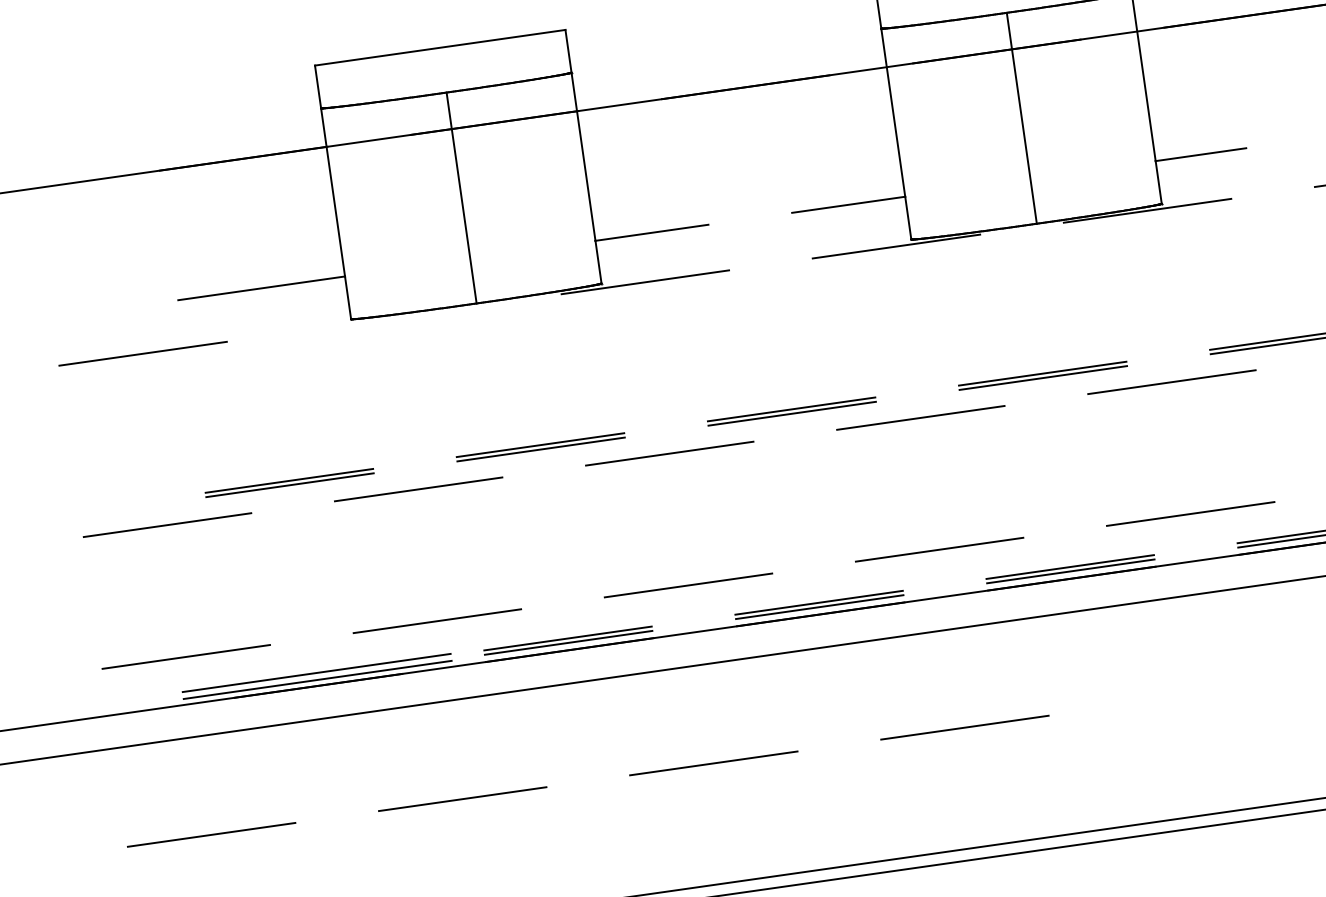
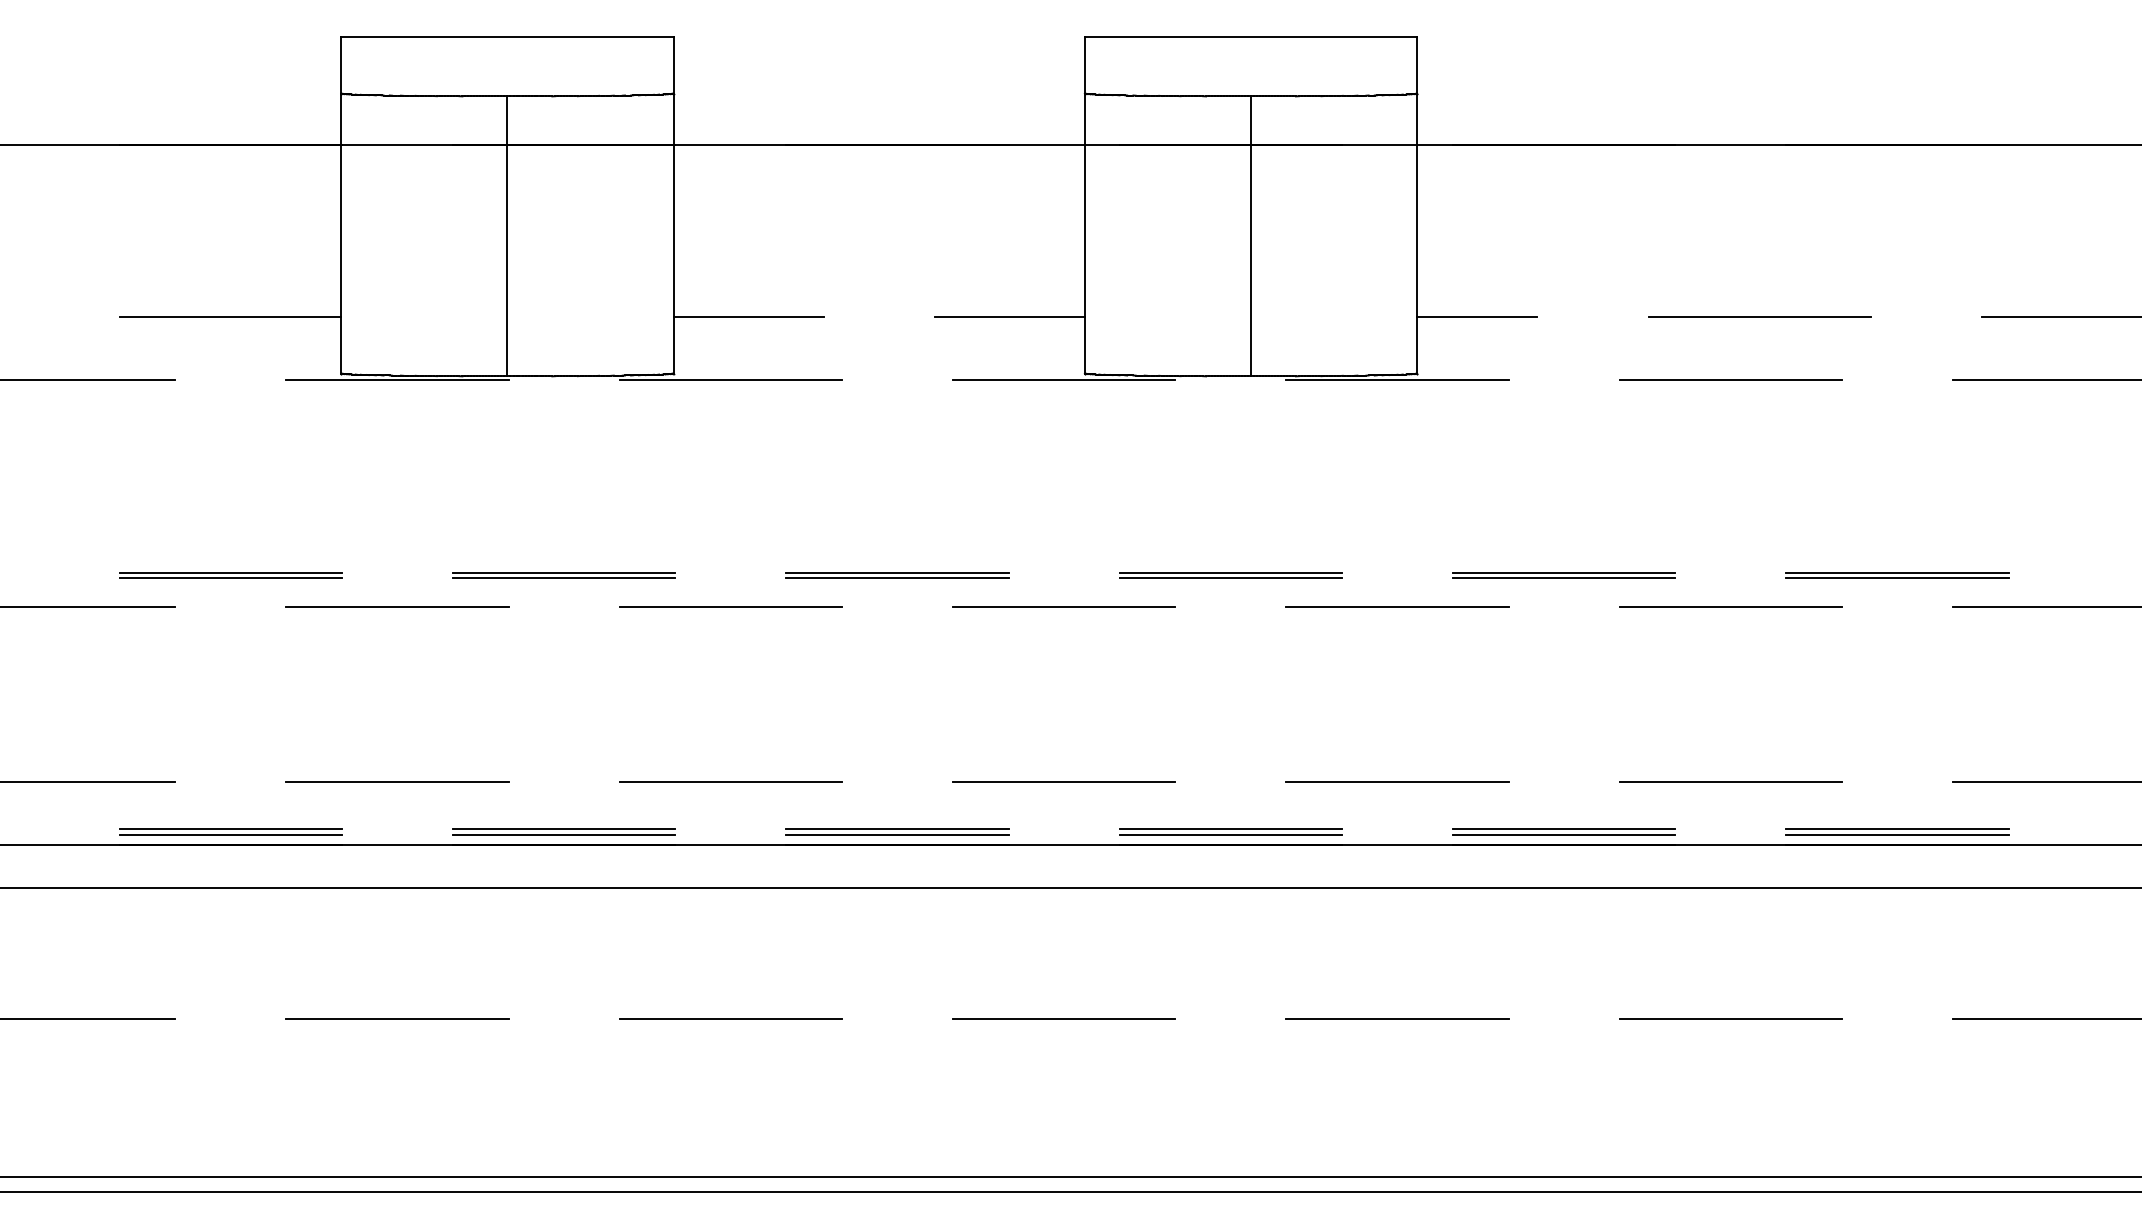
line: (394, 318) -> (397, 380), added
part: (316, 676) -> (230, 831), size x0.62
line: (1216, 691) -> (1397, 1018), added

